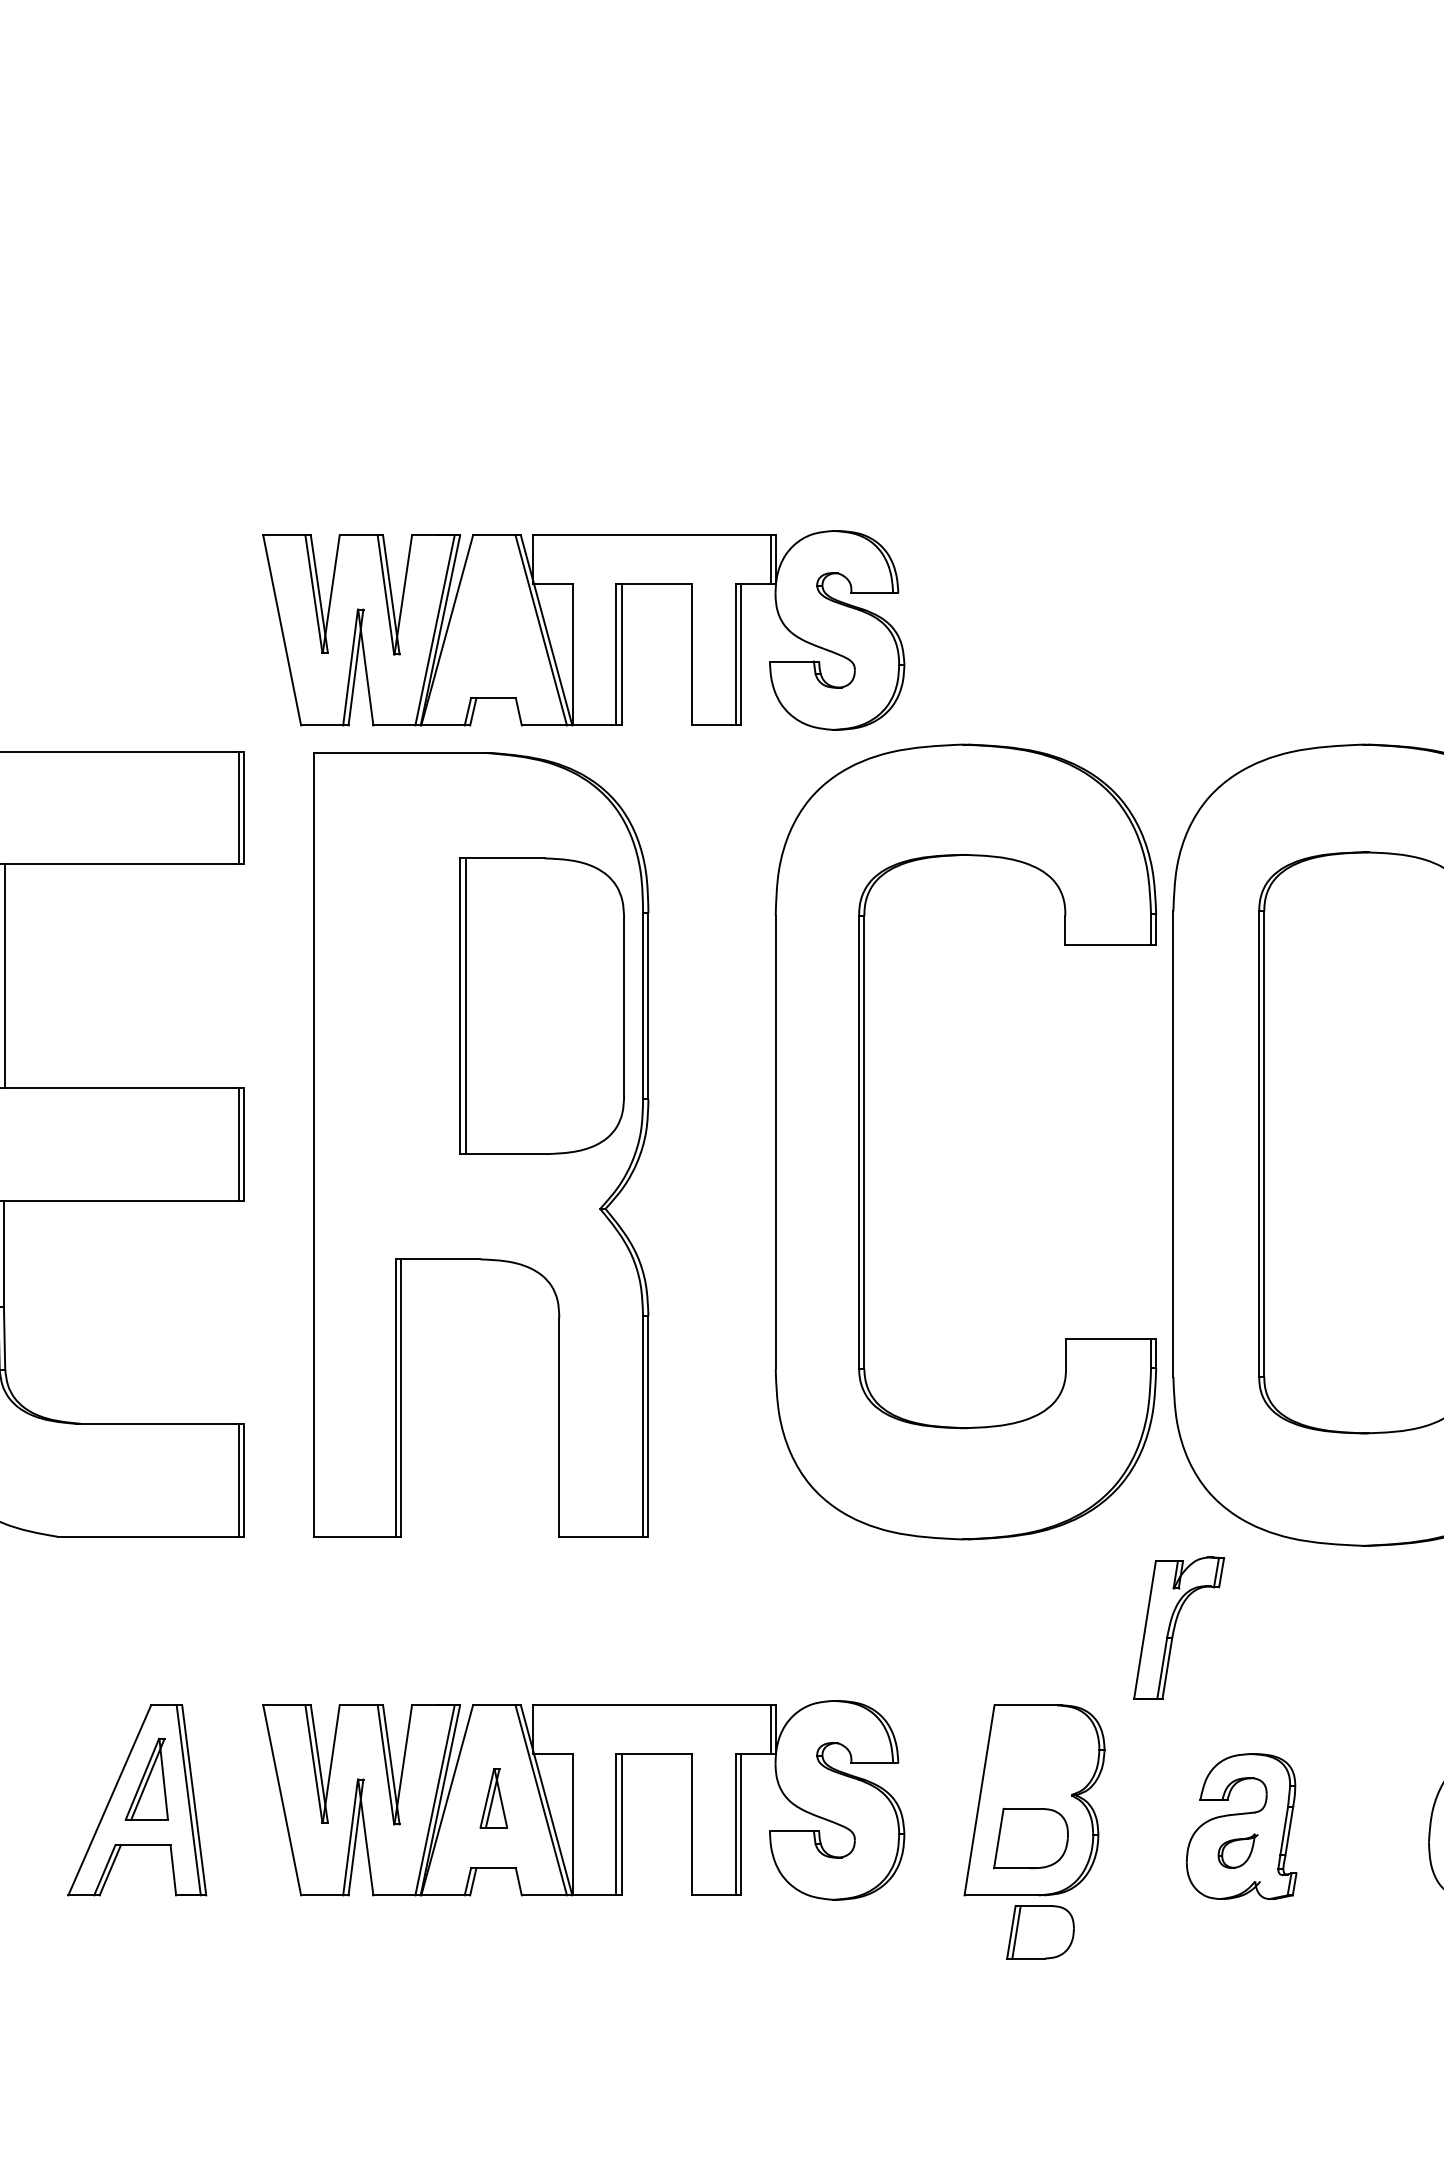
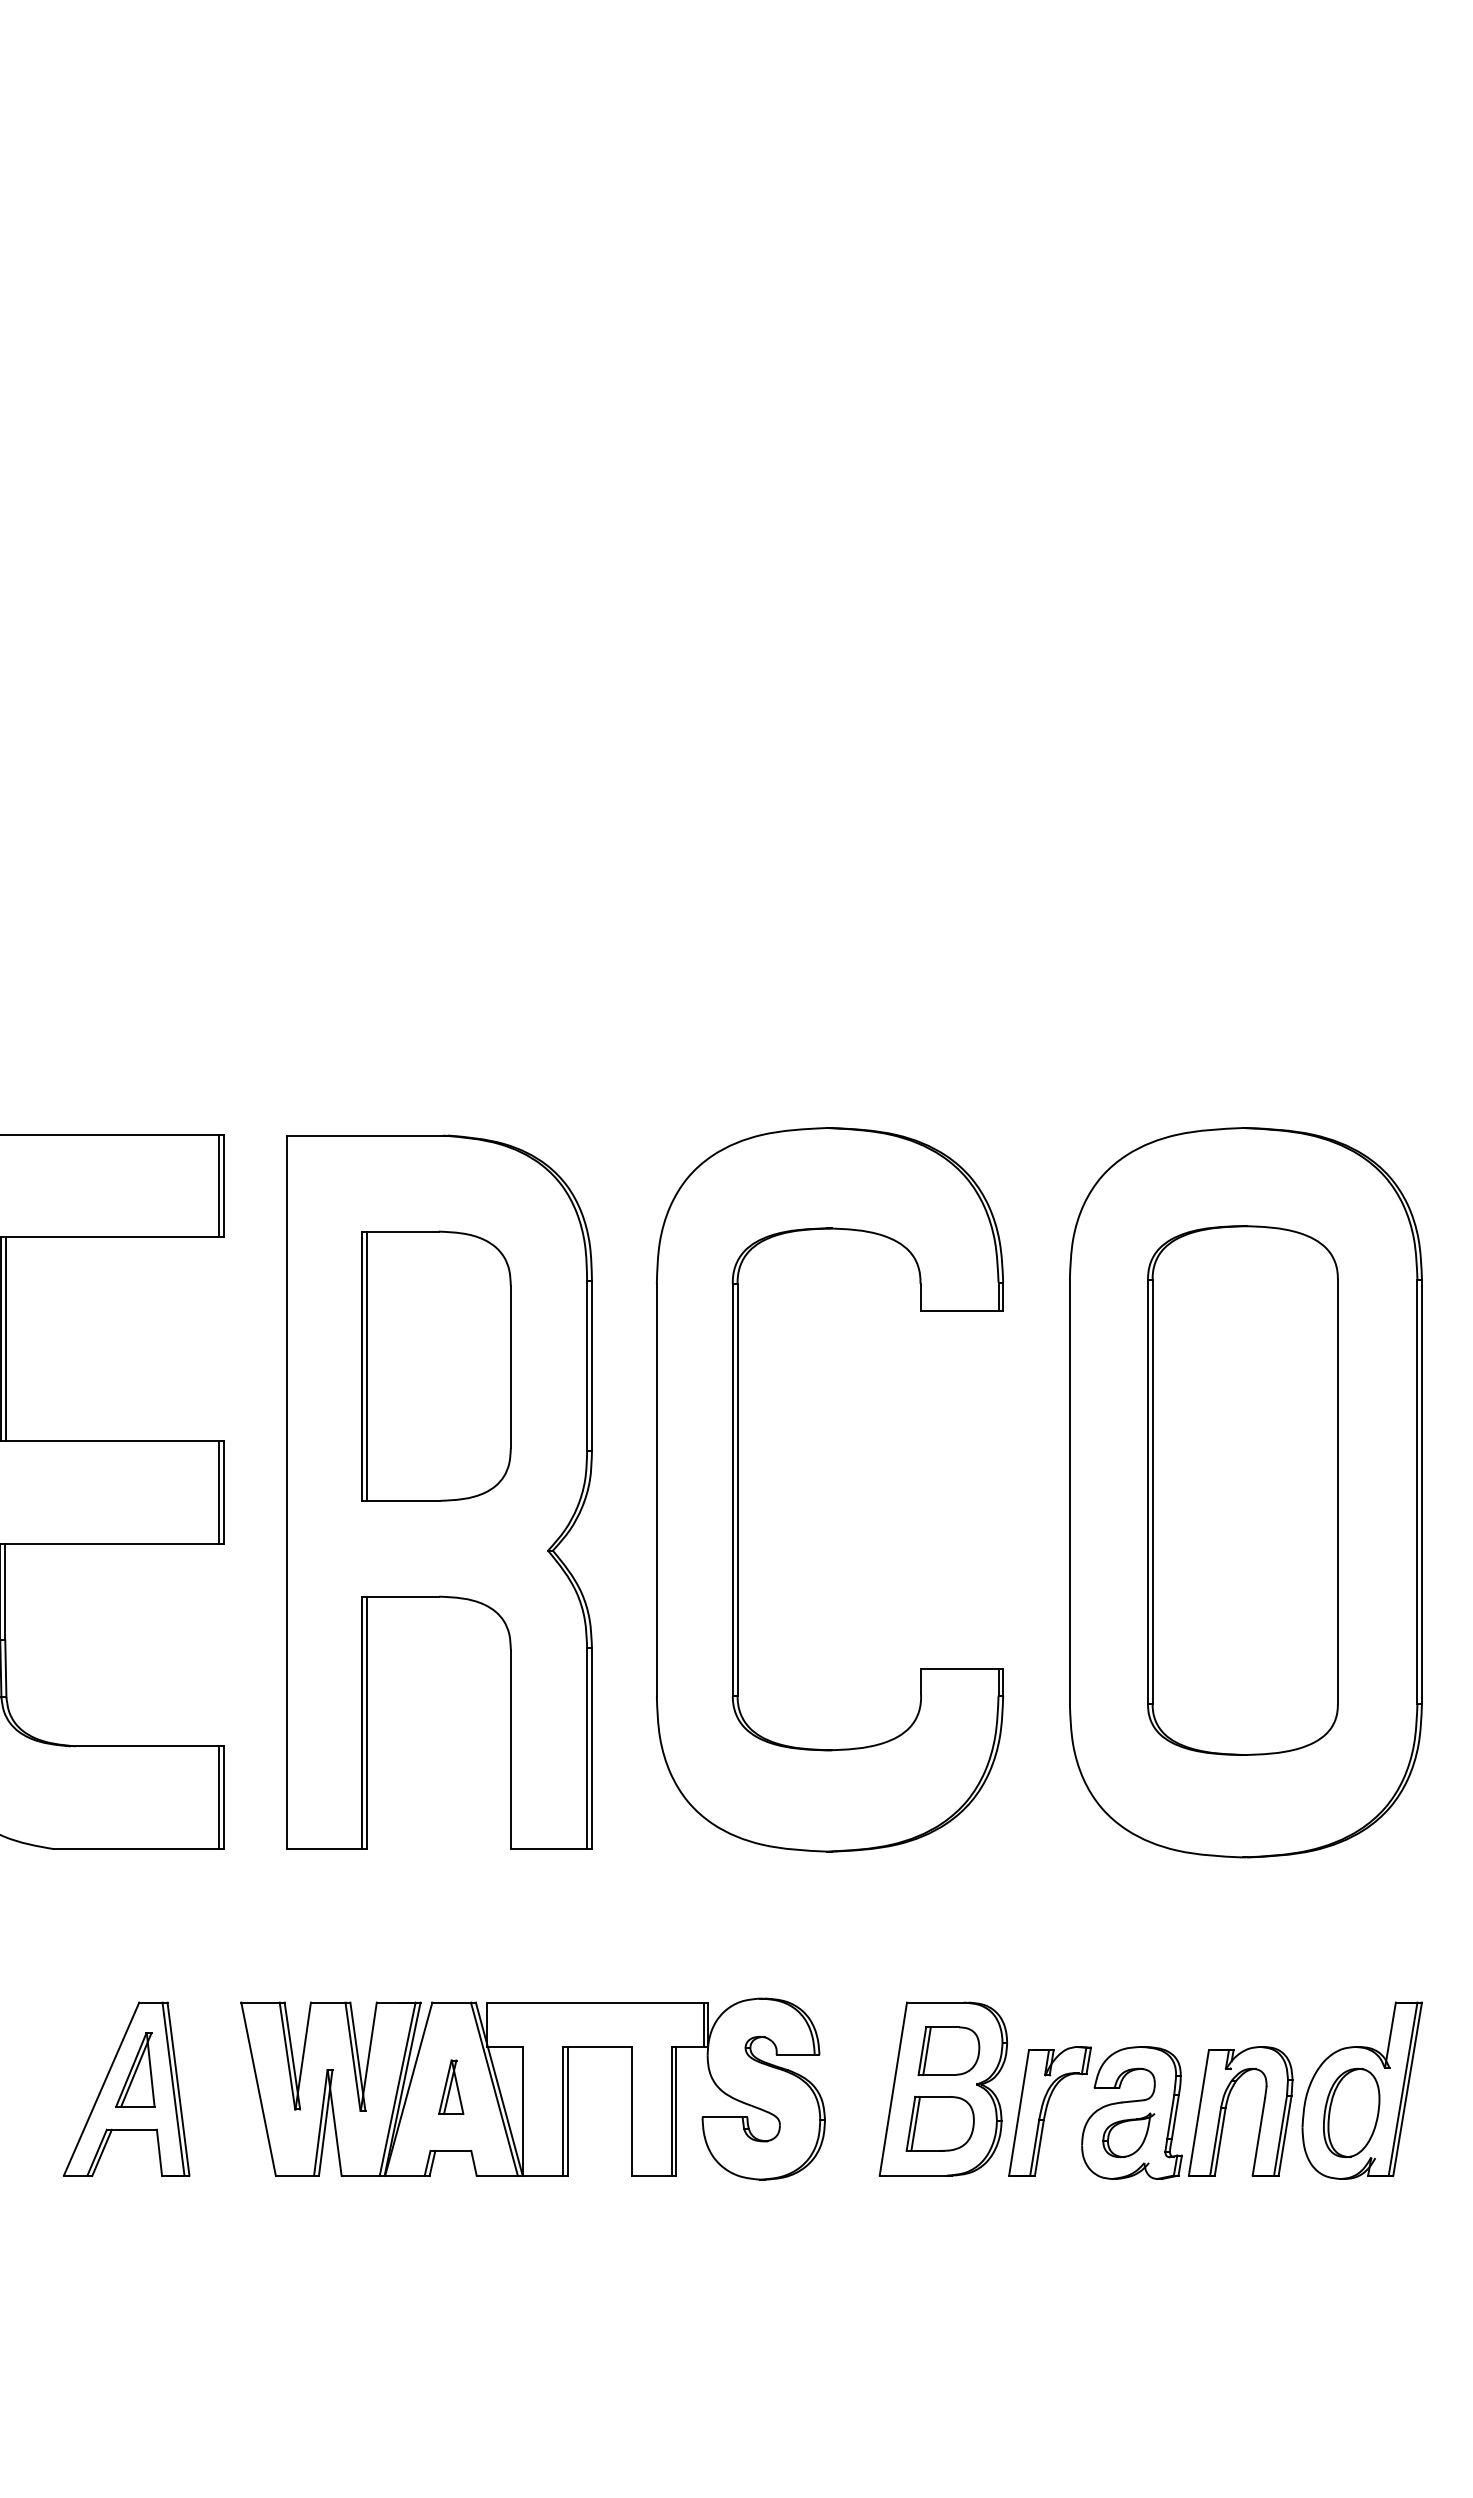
part: (583, 629) -> (532, 1023), removed
part: (542, 1005) -> (436, 1365), moved
part: (865, 1141) -> (738, 1489), moved
part: (1178, 1628) -> (1049, 2111), moved
part: (1345, 1823) -> (1226, 2110), added
line: (1003, 1838) -> (915, 2123), added
part: (1237, 1851) -> (1128, 2135), size x1.43
part: (1040, 1932) -> (948, 2051), moved

